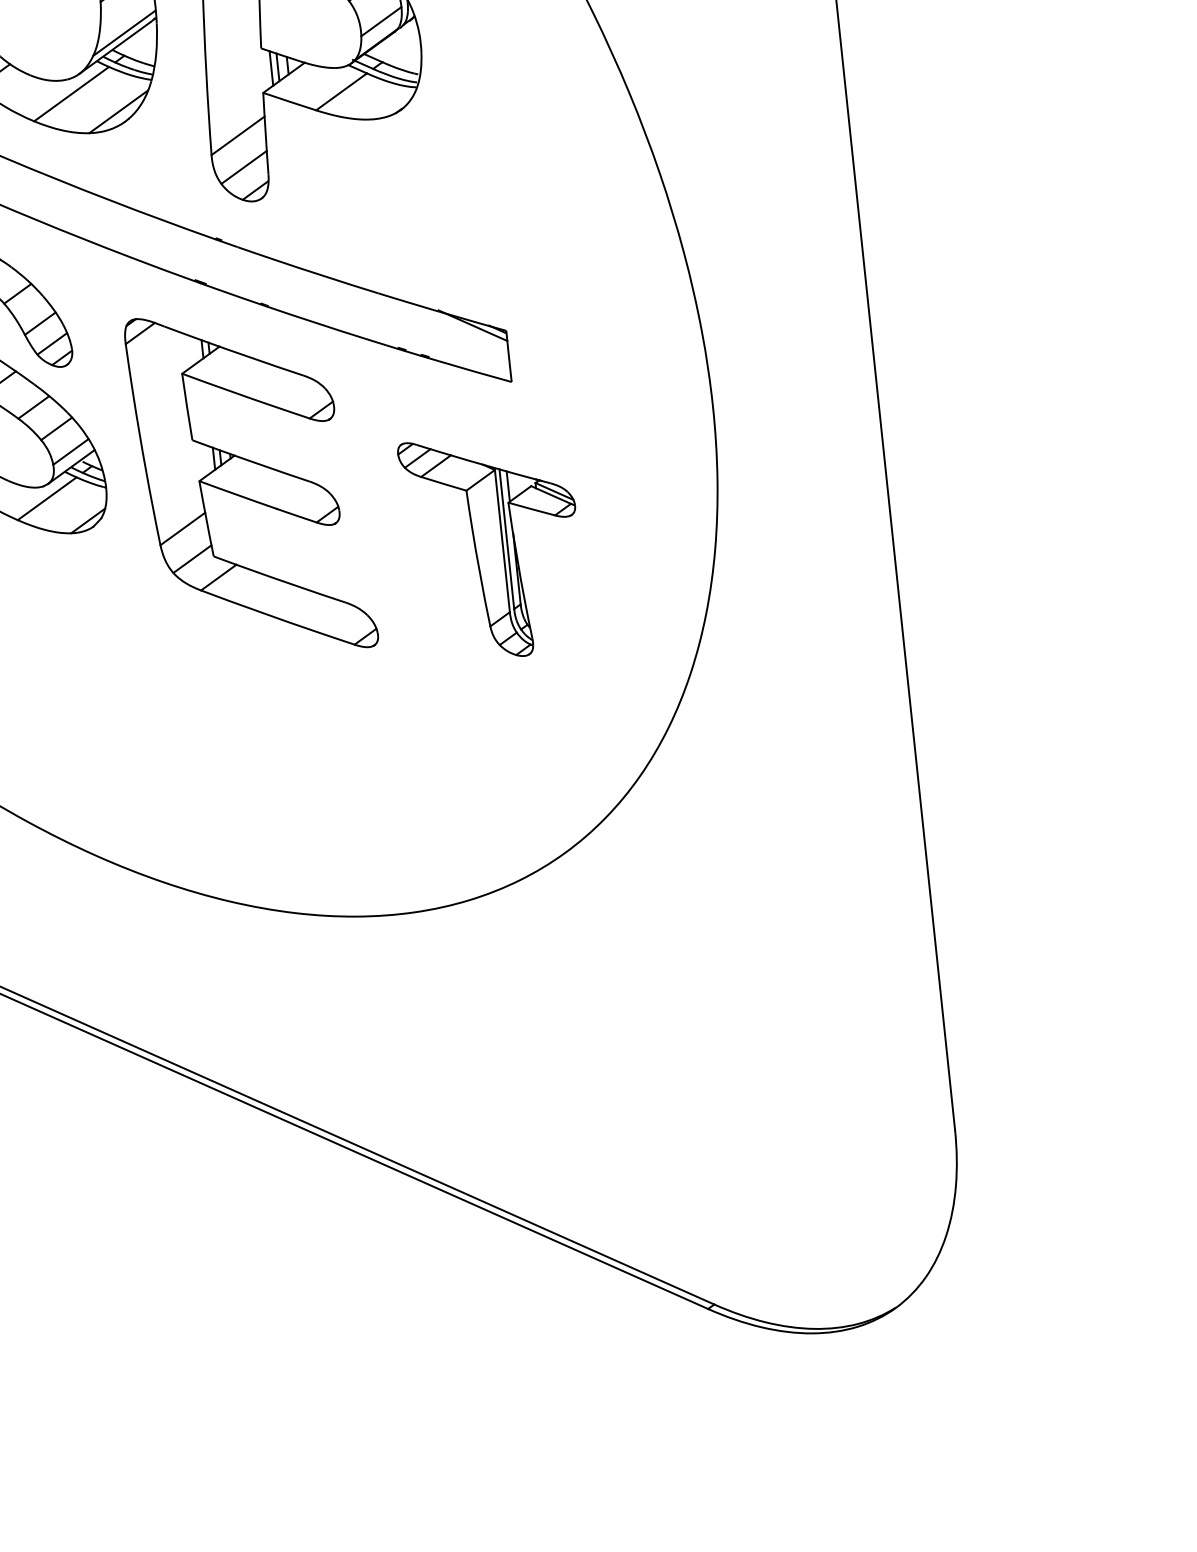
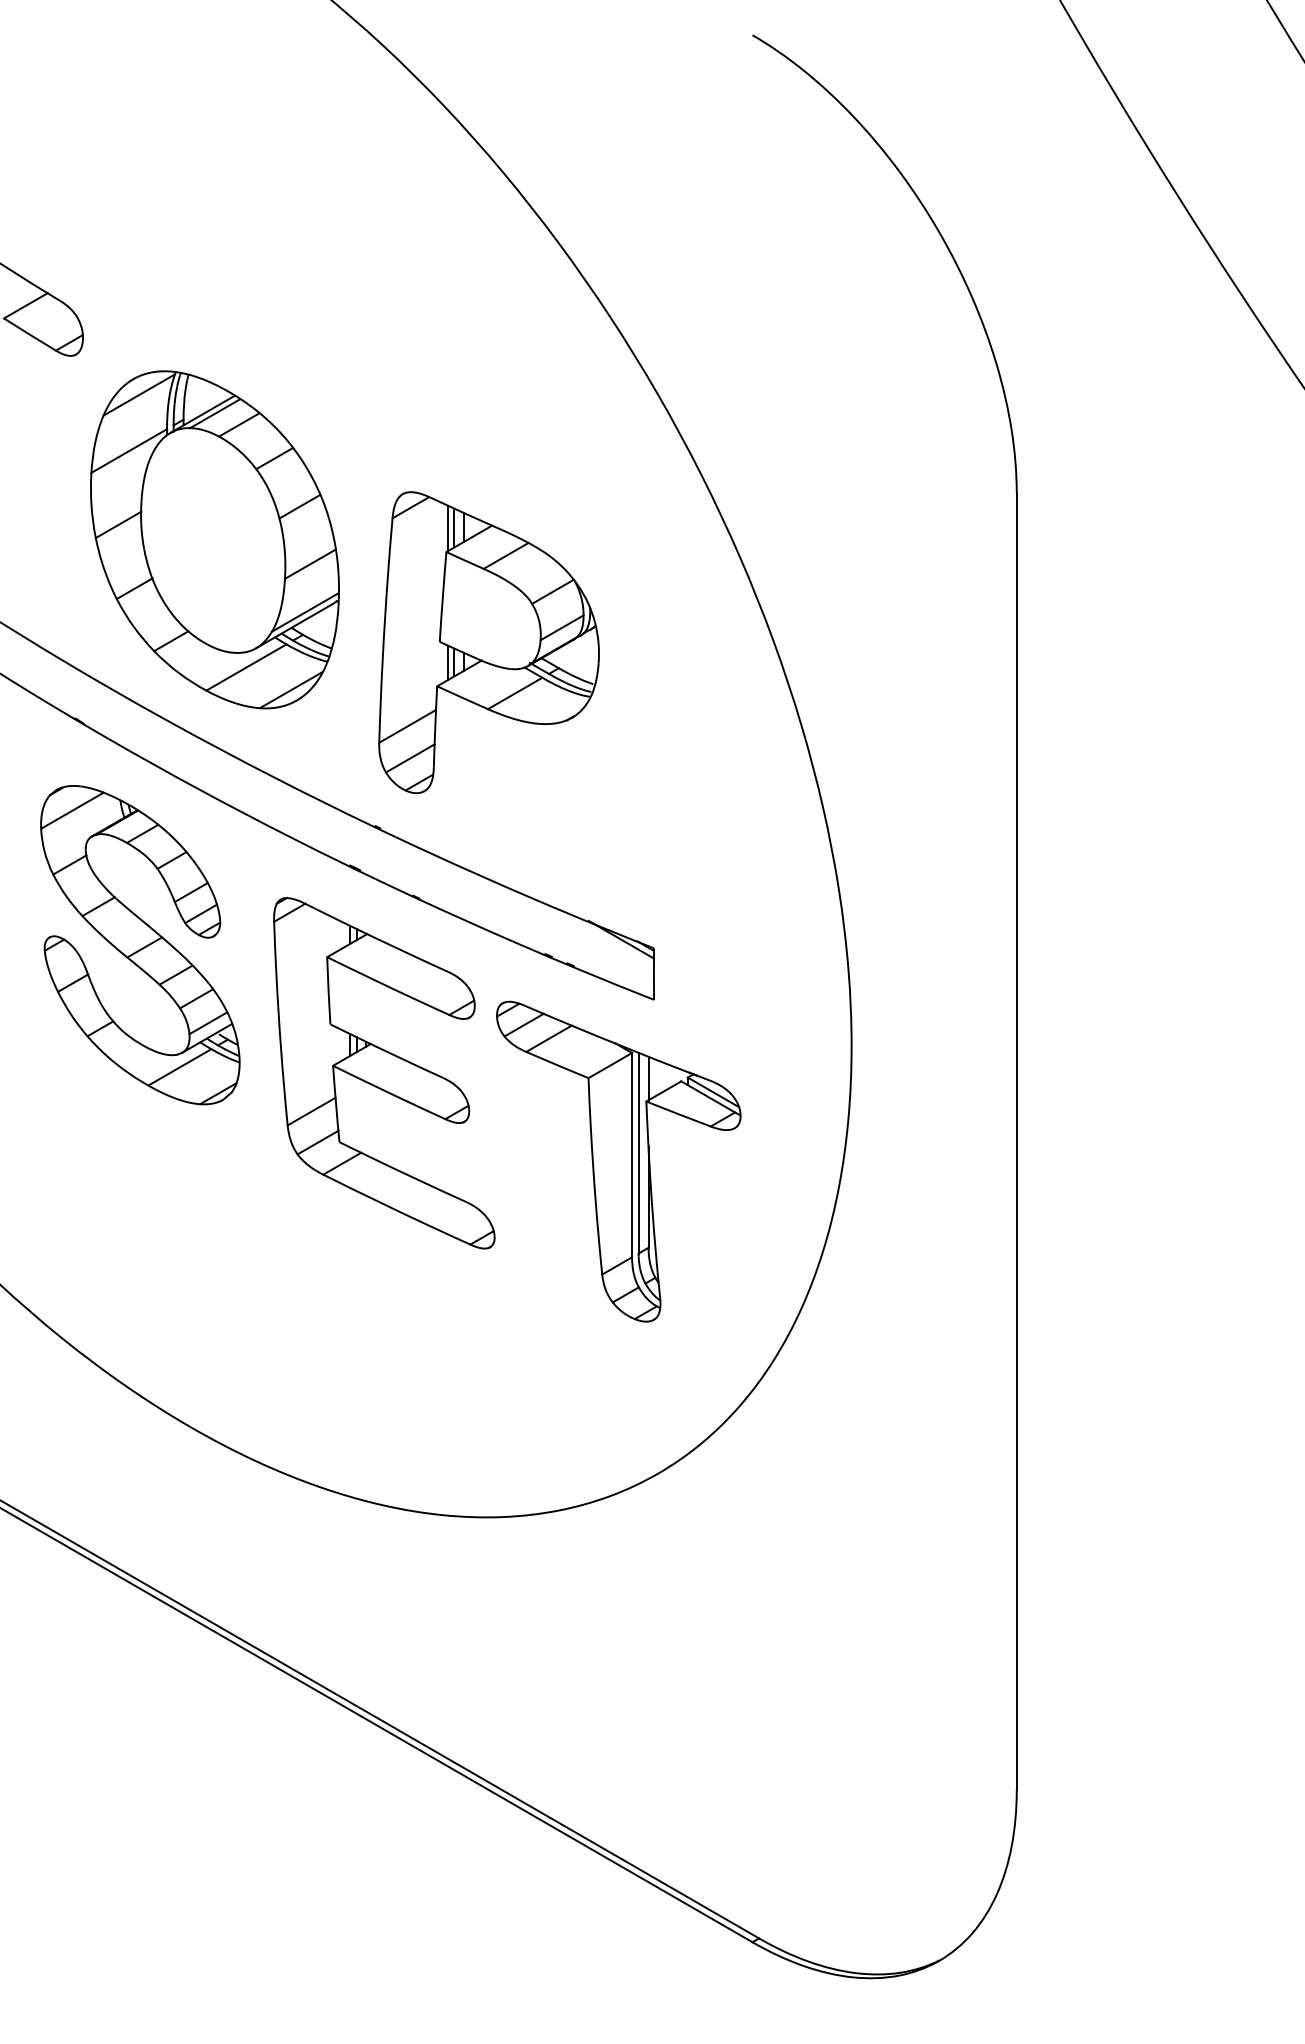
part: (493, 546) -> (618, 1161), size x1.43

